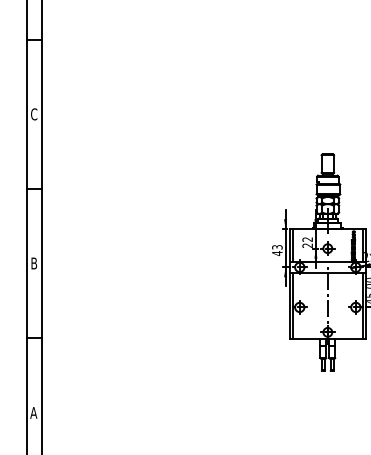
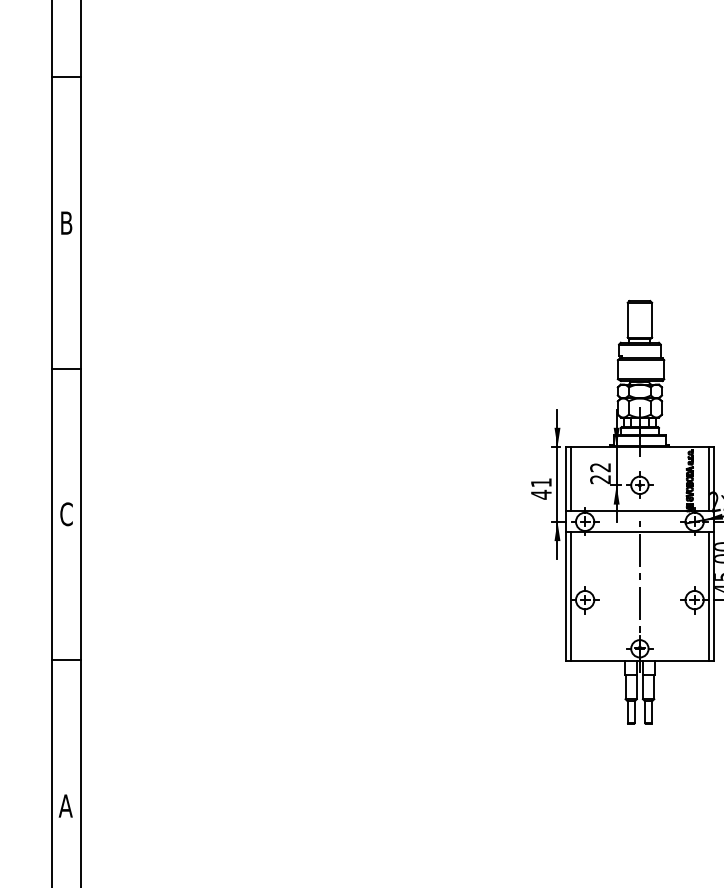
text: (34, 114) -> (67, 223), C -> B
text: (277, 247) -> (541, 483), 43 -> 41
text: (34, 263) -> (67, 514), B -> C

